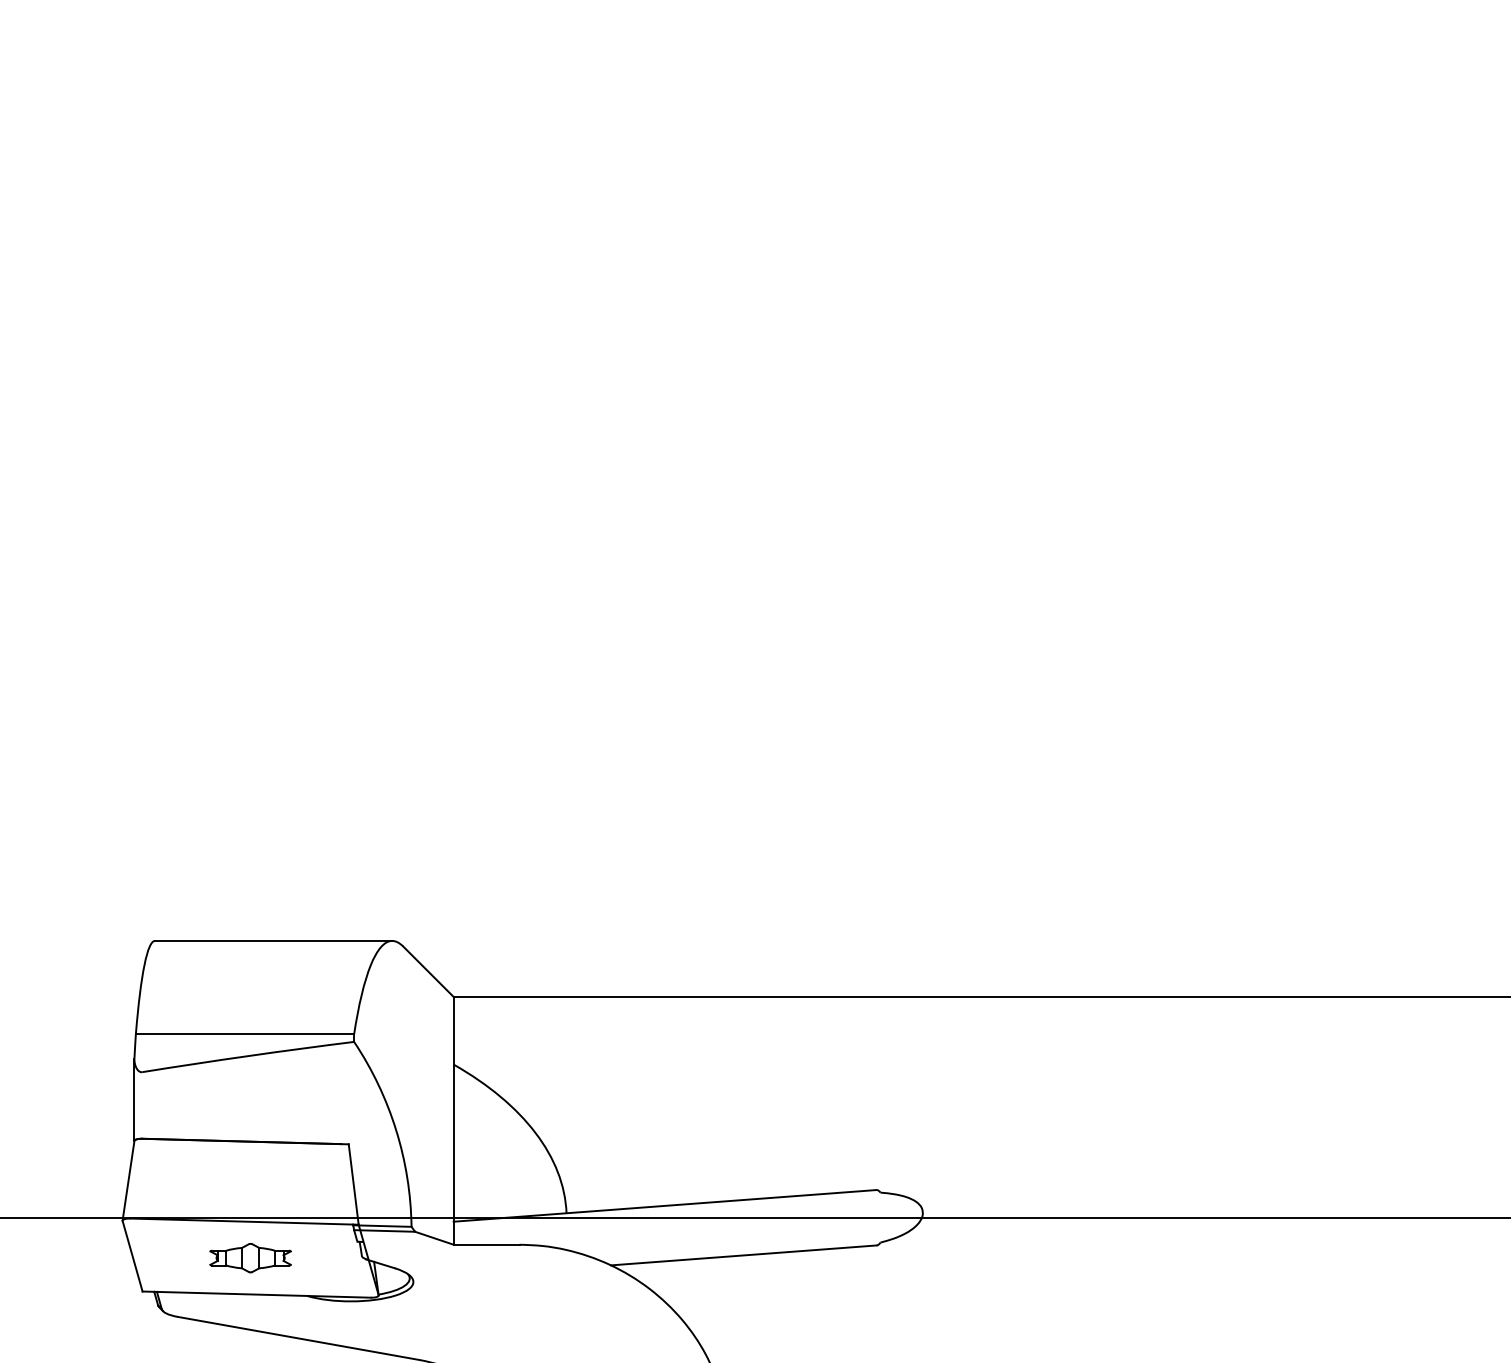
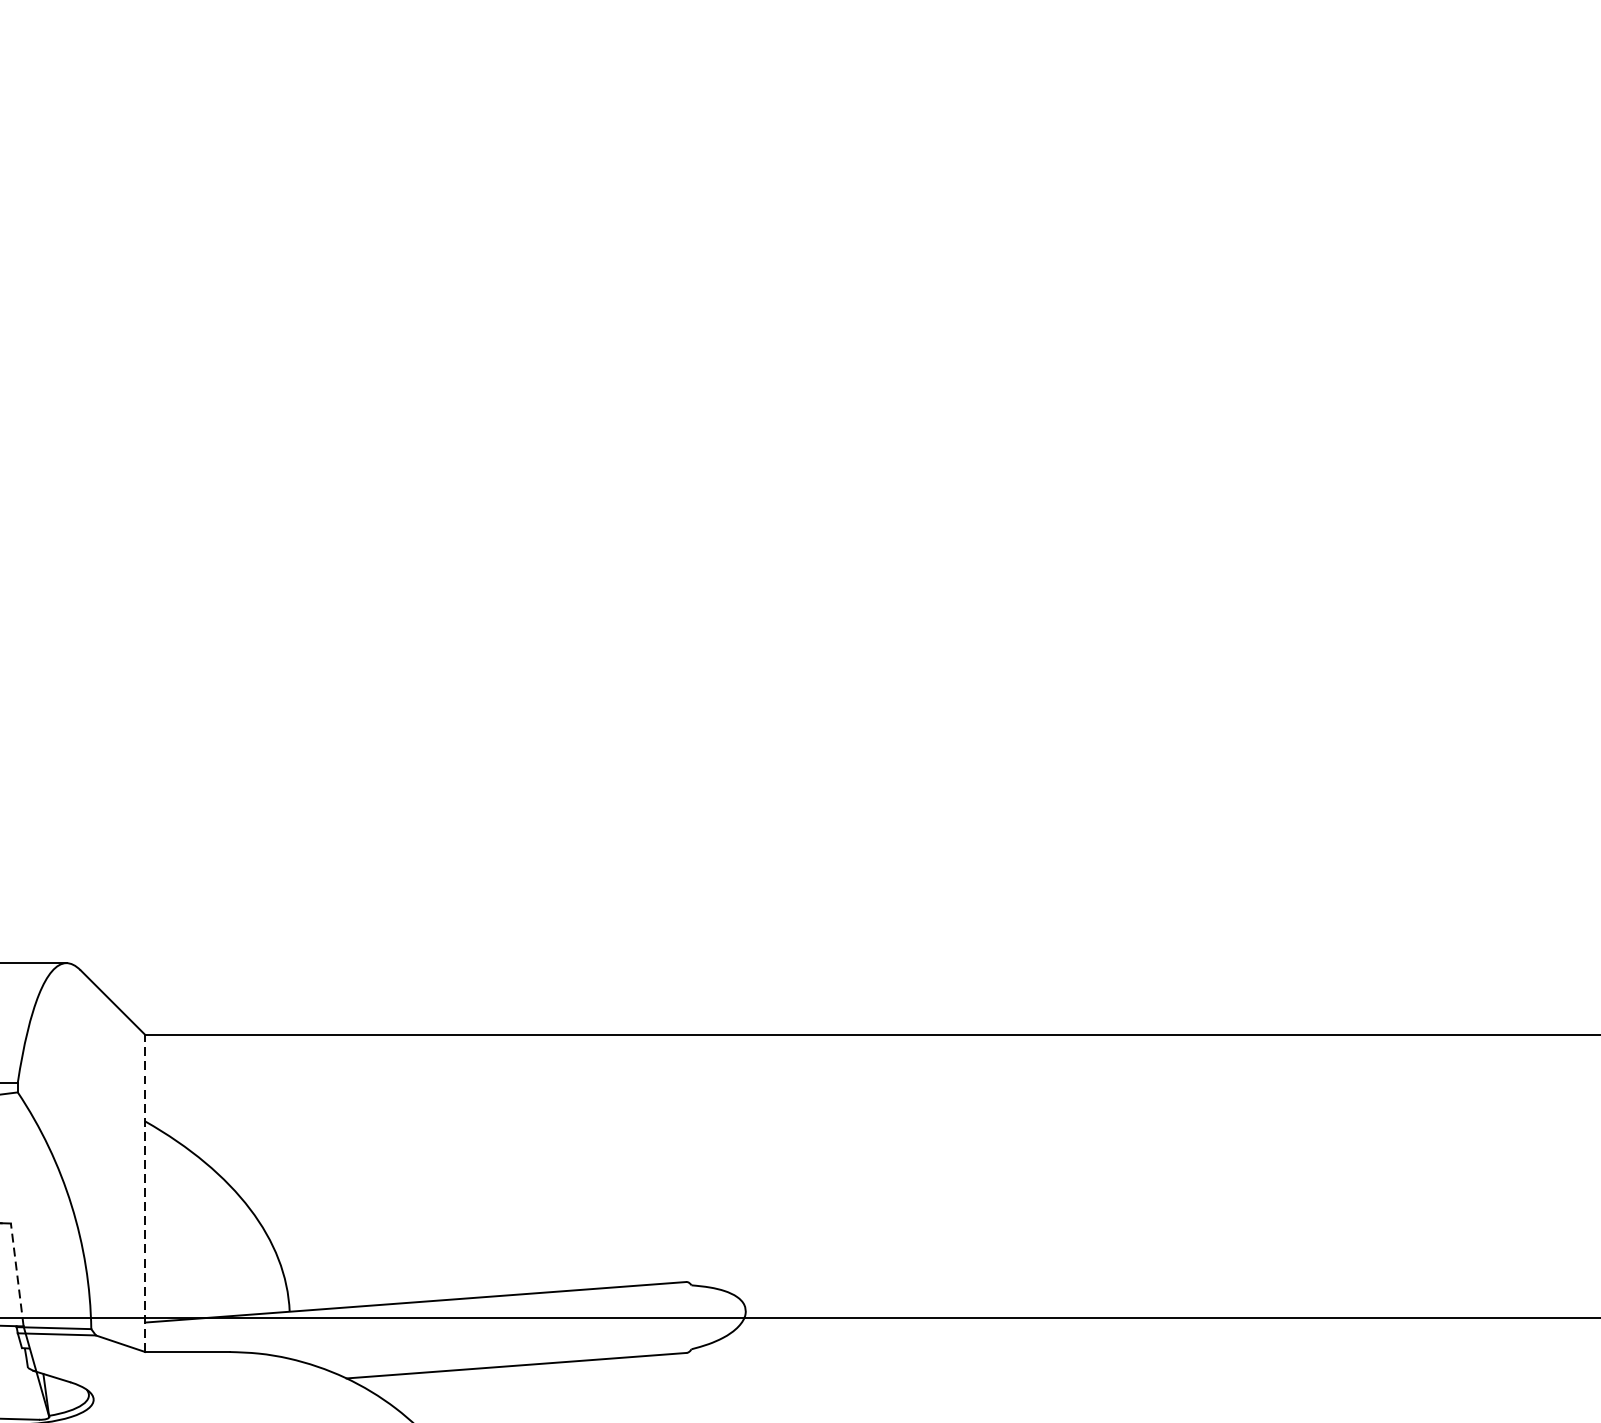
line: (453, 1120) -> (144, 1192), solid -> dashed
line: (353, 1184) -> (16, 1274), solid -> dashed

